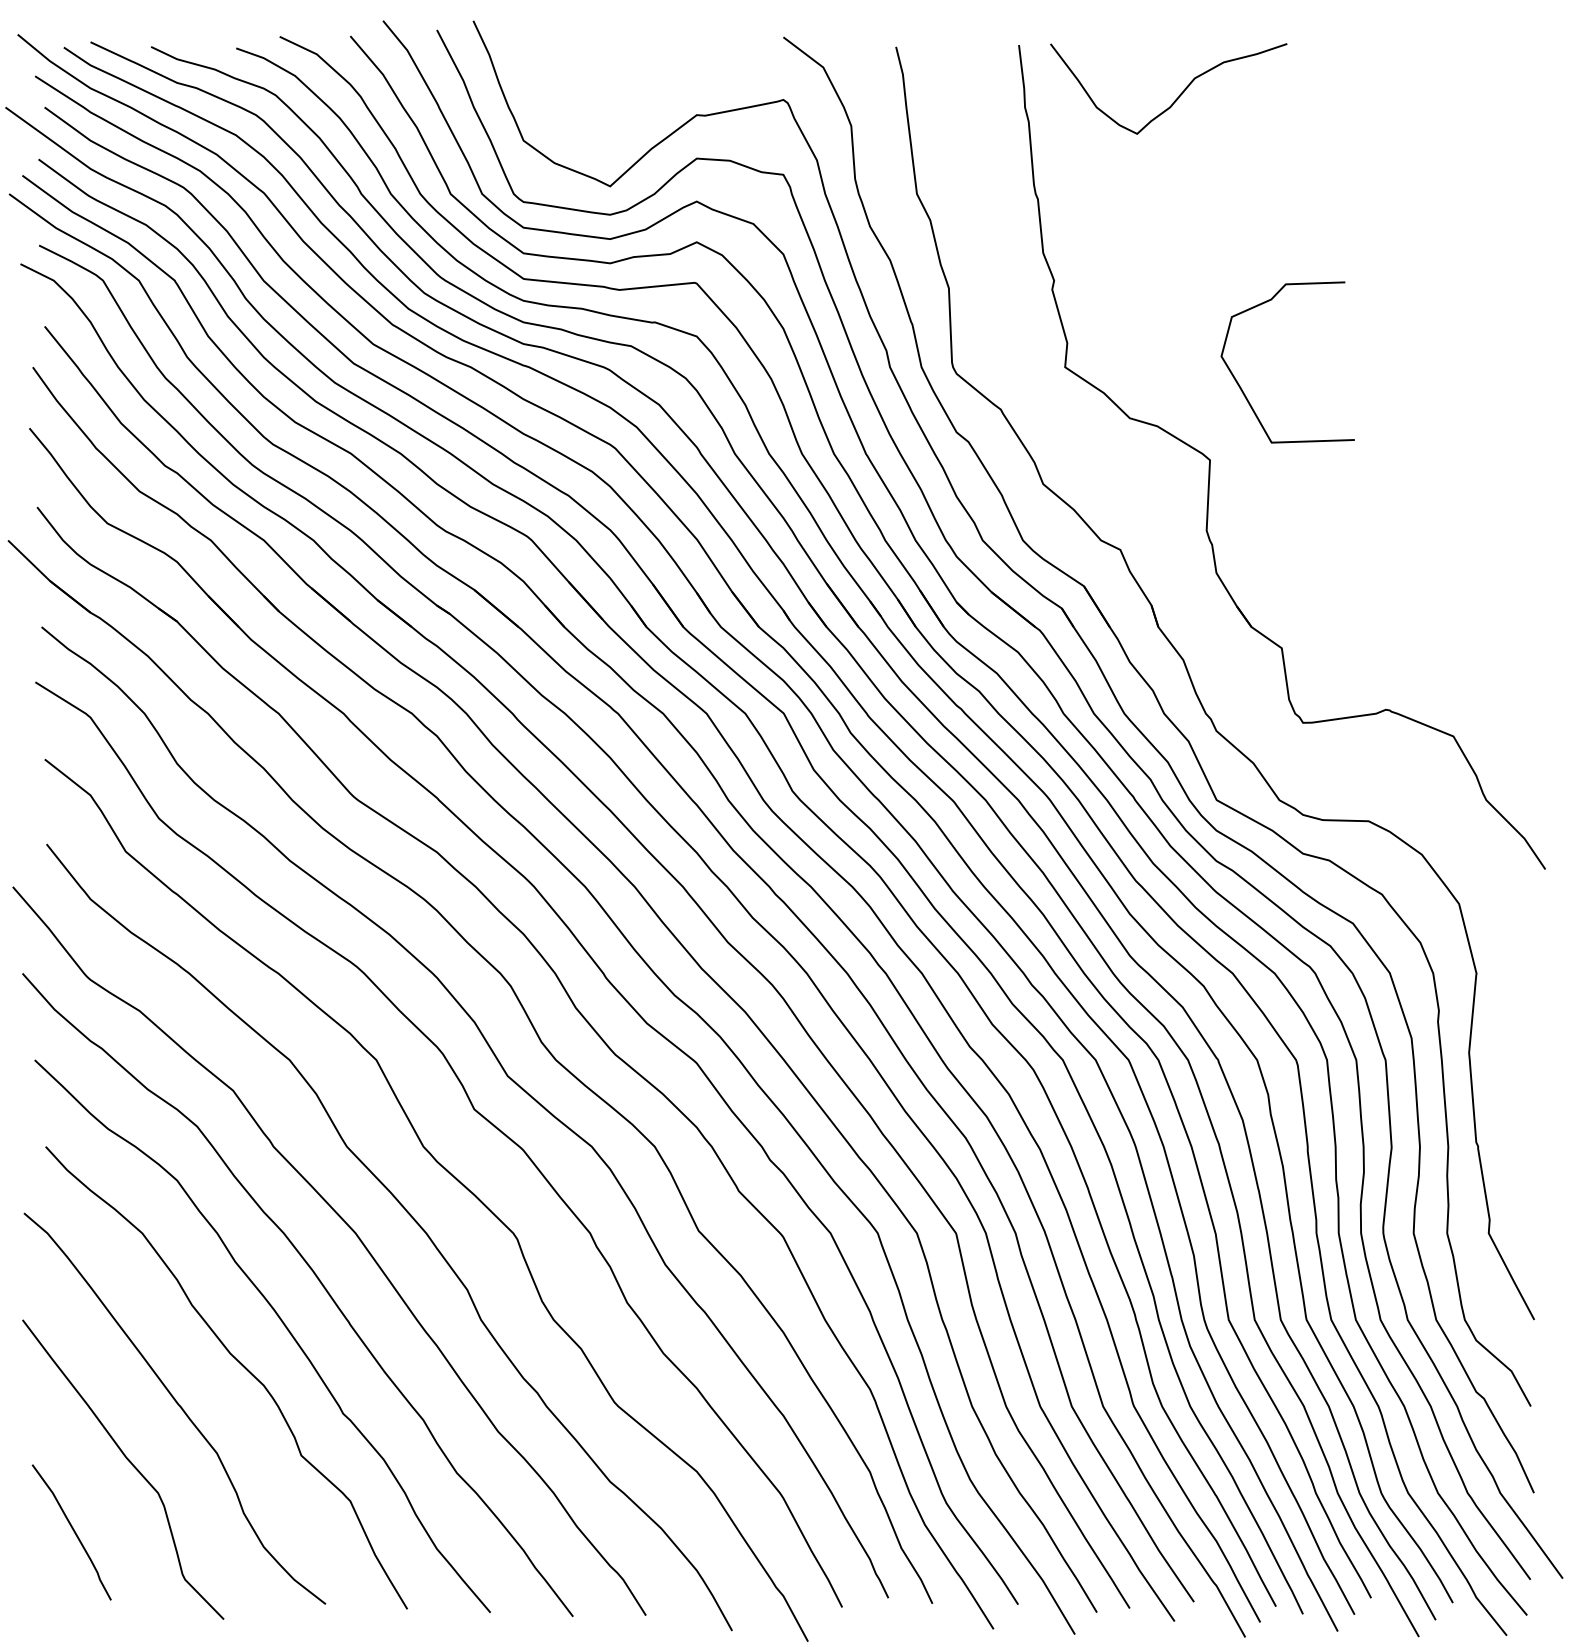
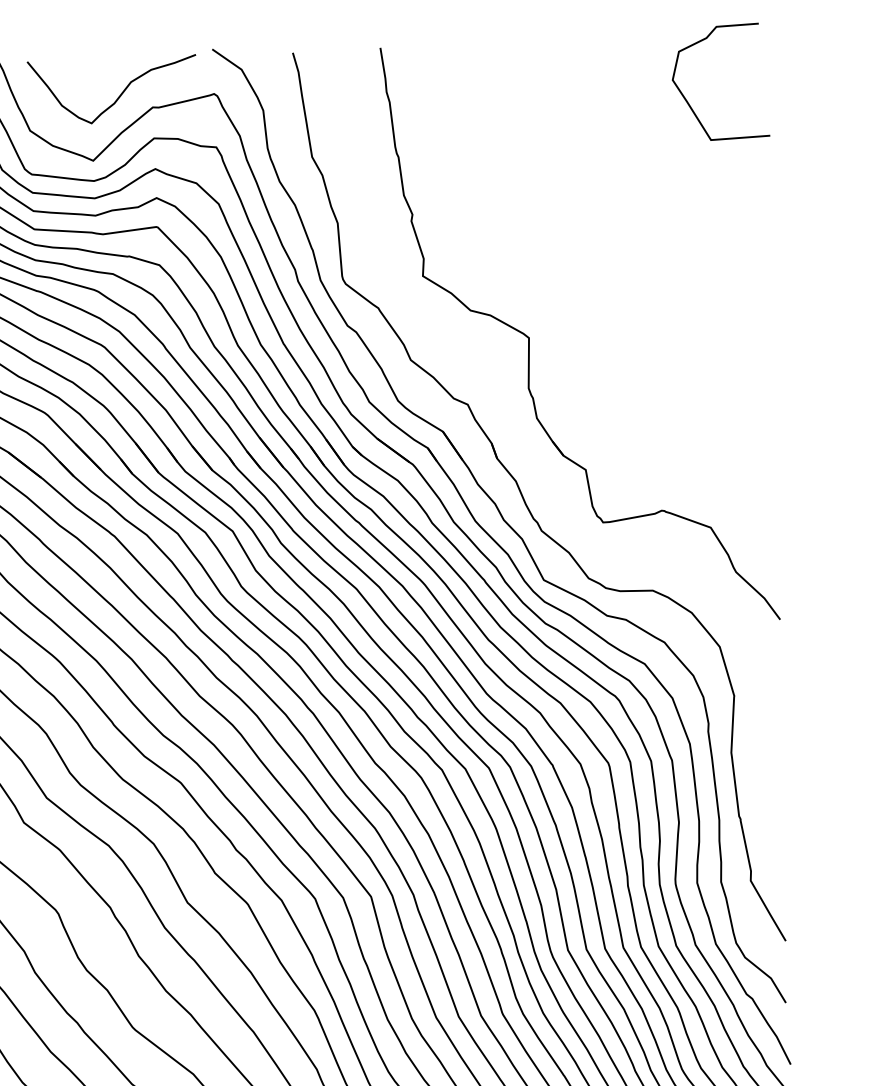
curve: (1179, 94) -> (120, 94), moved
curve: (1240, 385) -> (687, 100), moved

